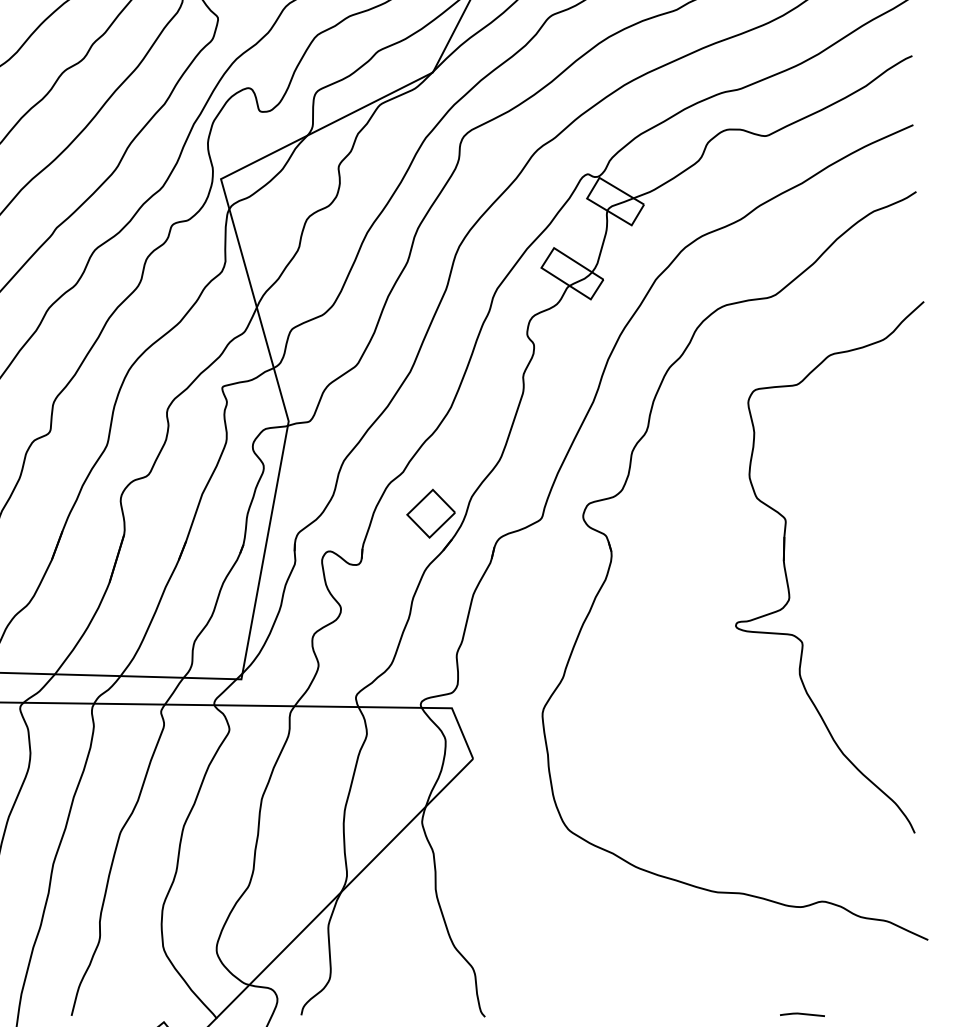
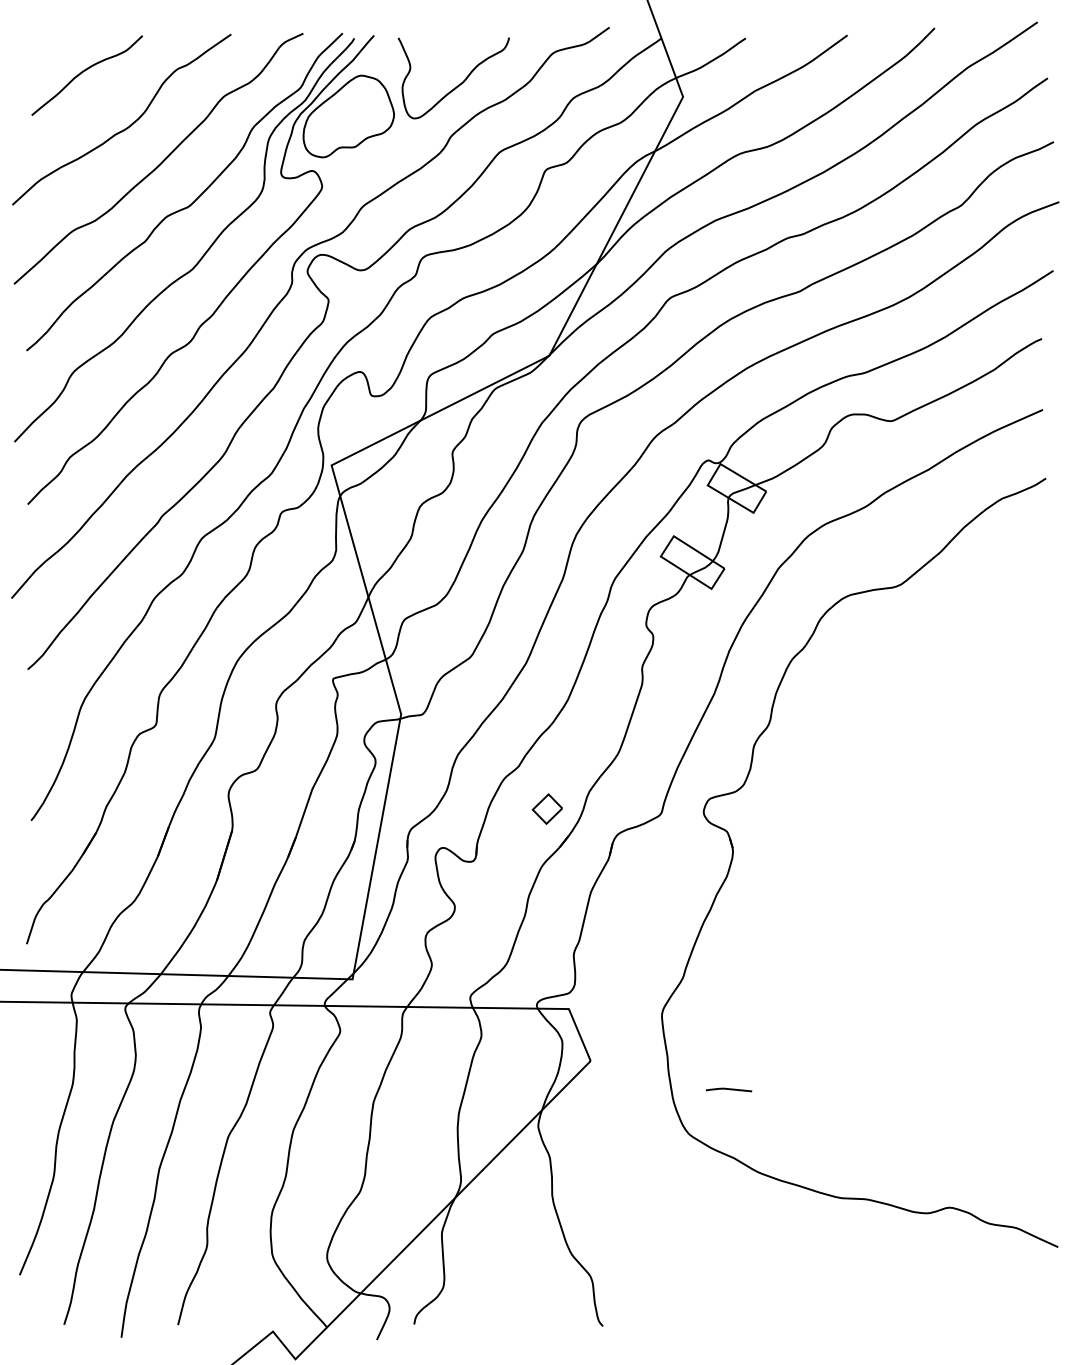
part: (431, 513) -> (547, 808), size x0.6
part: (787, 575) -> (913, 872), removed
line: (802, 1014) -> (729, 1089), moved

